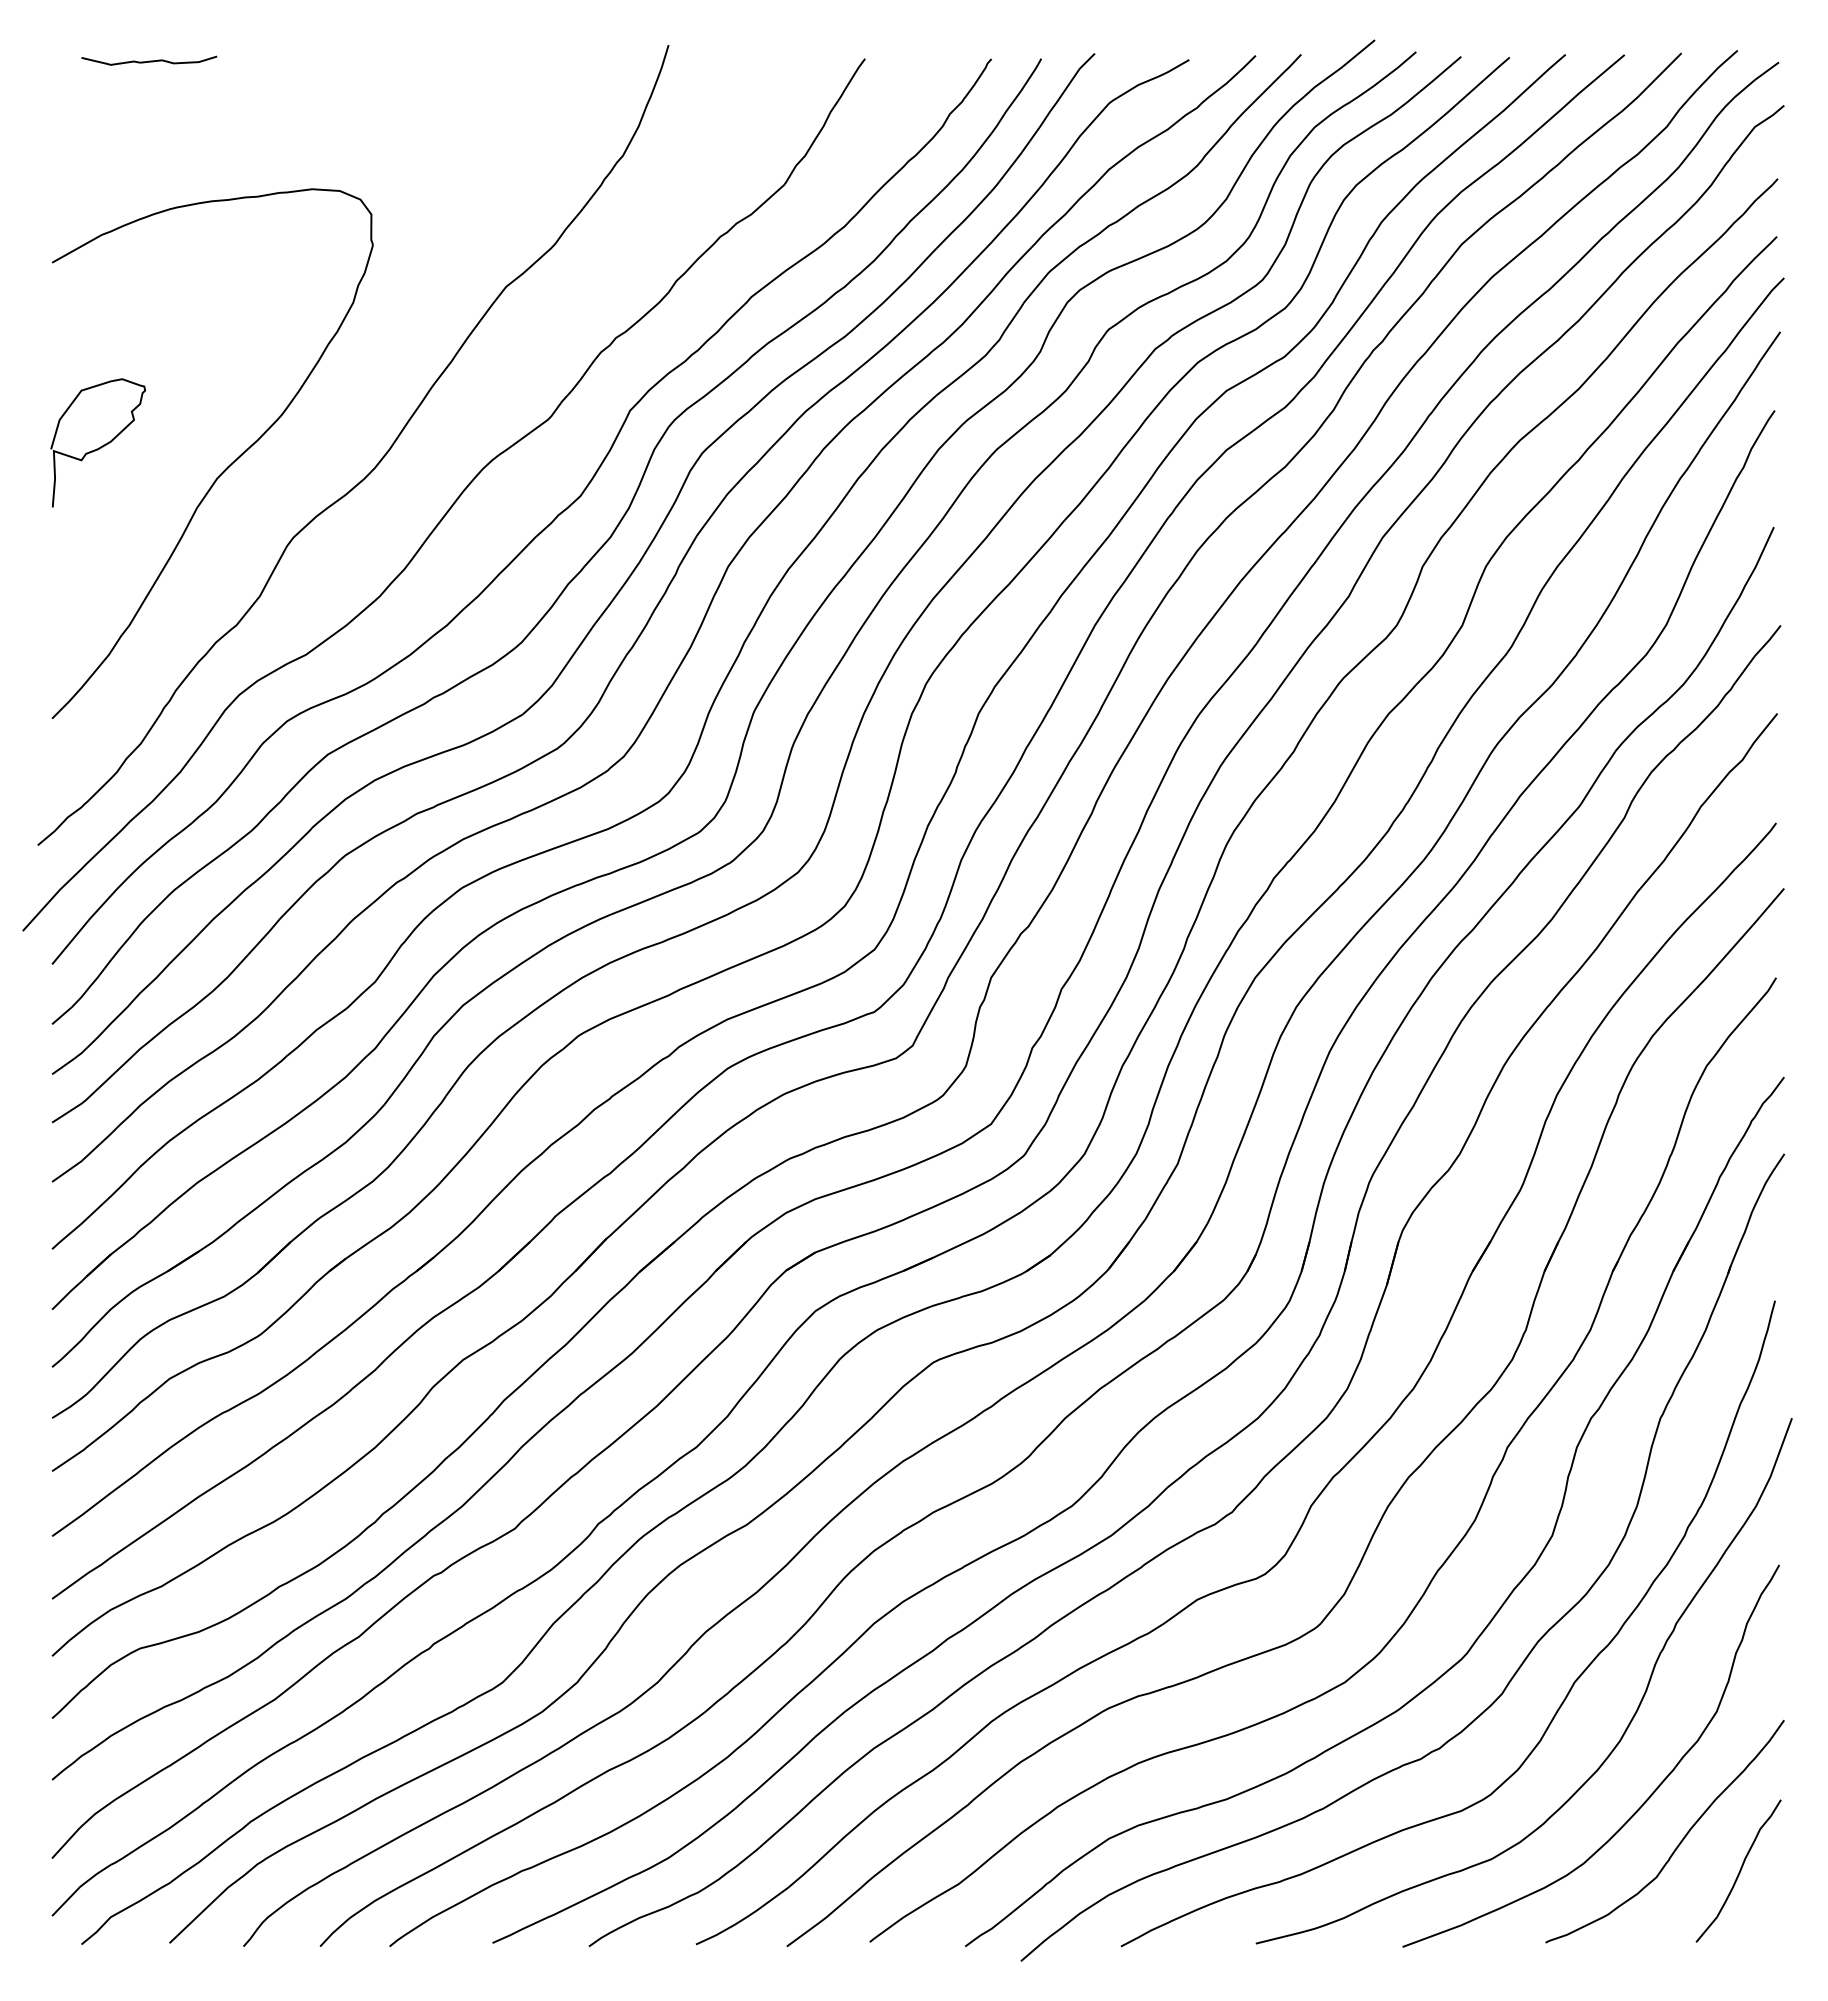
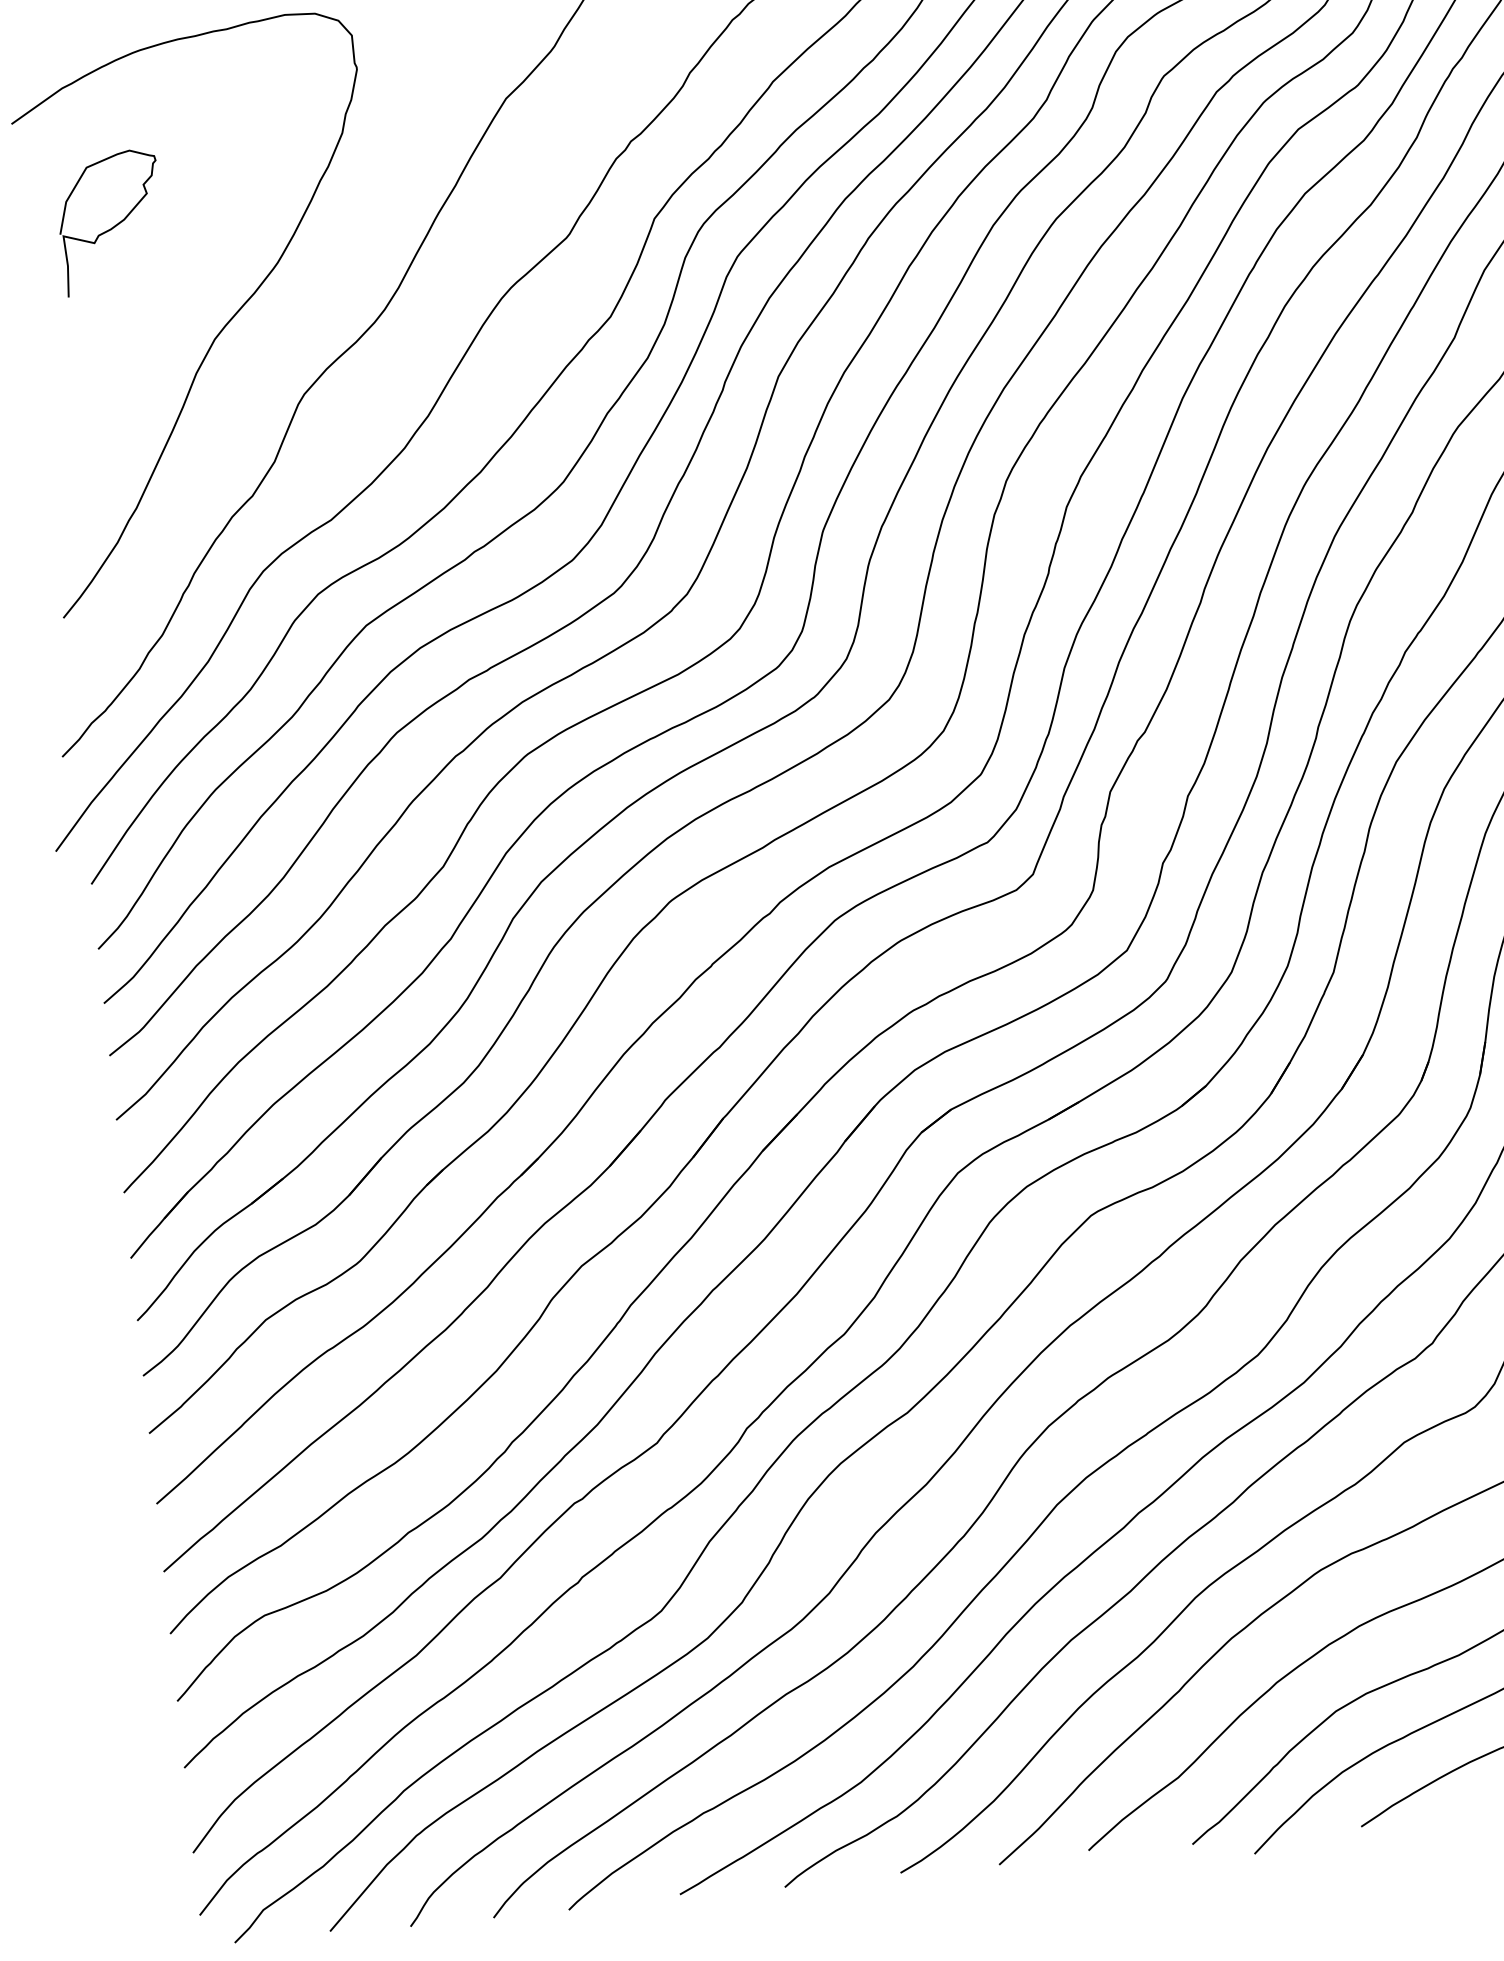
curve: (100, 446) -> (113, 226), moved

